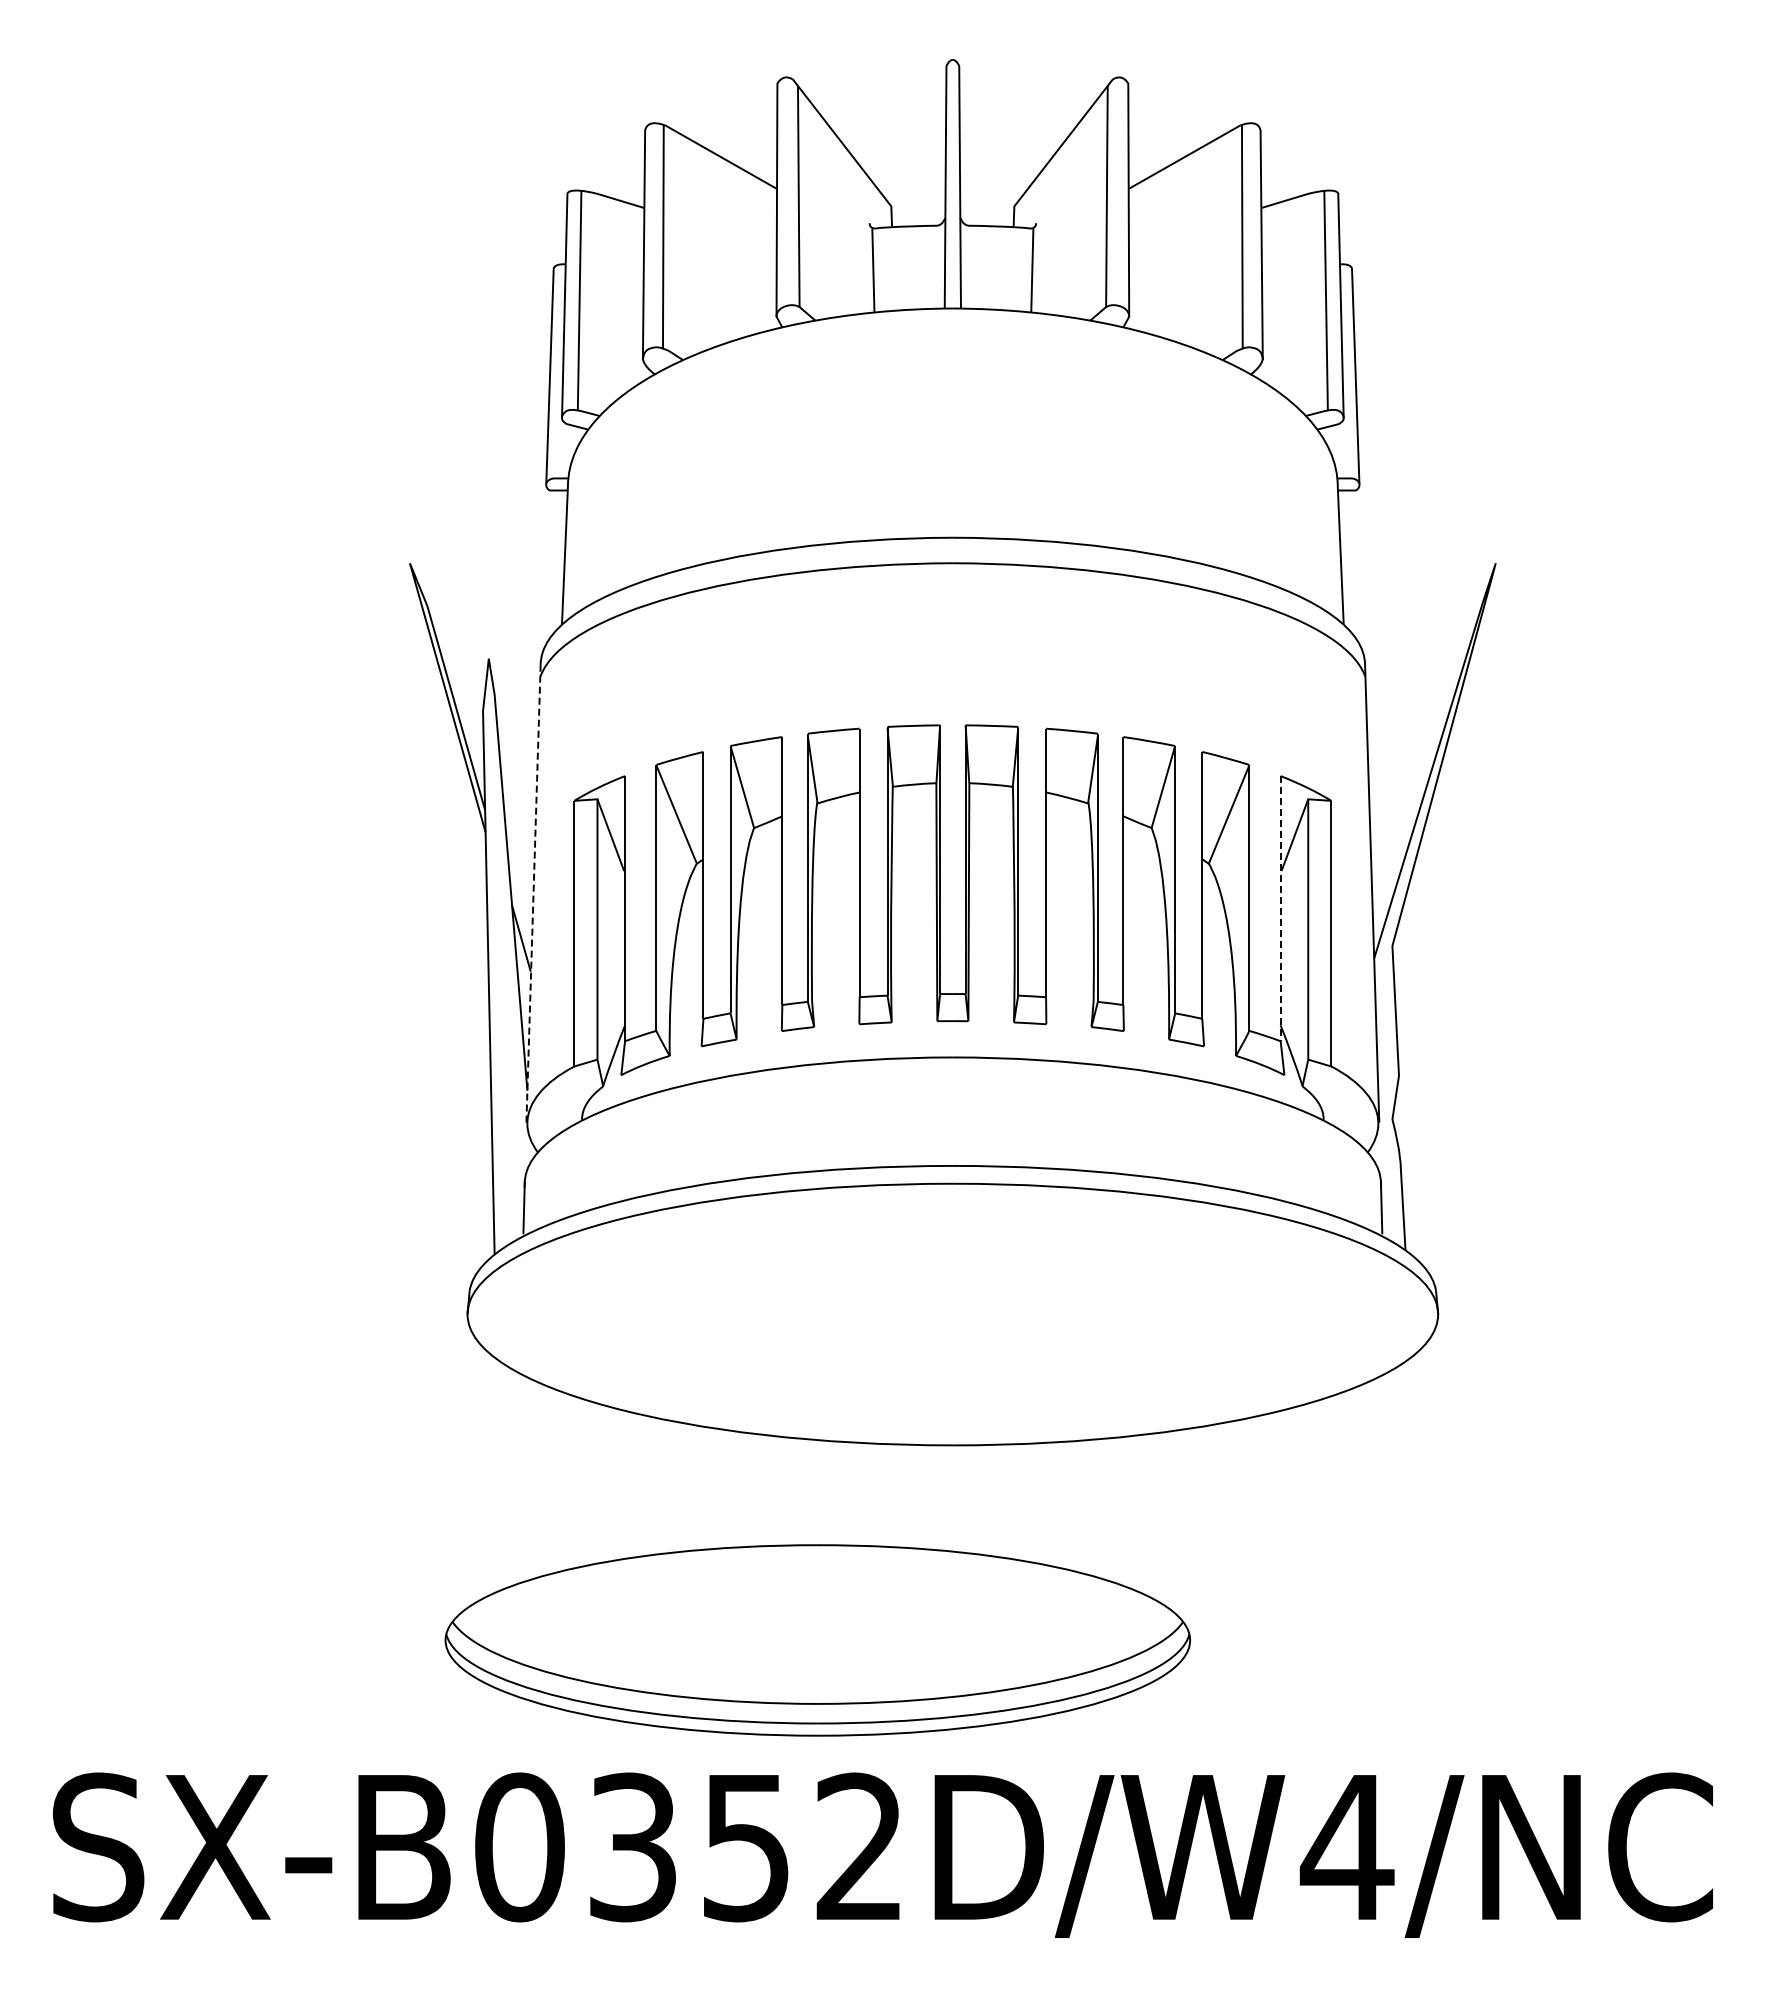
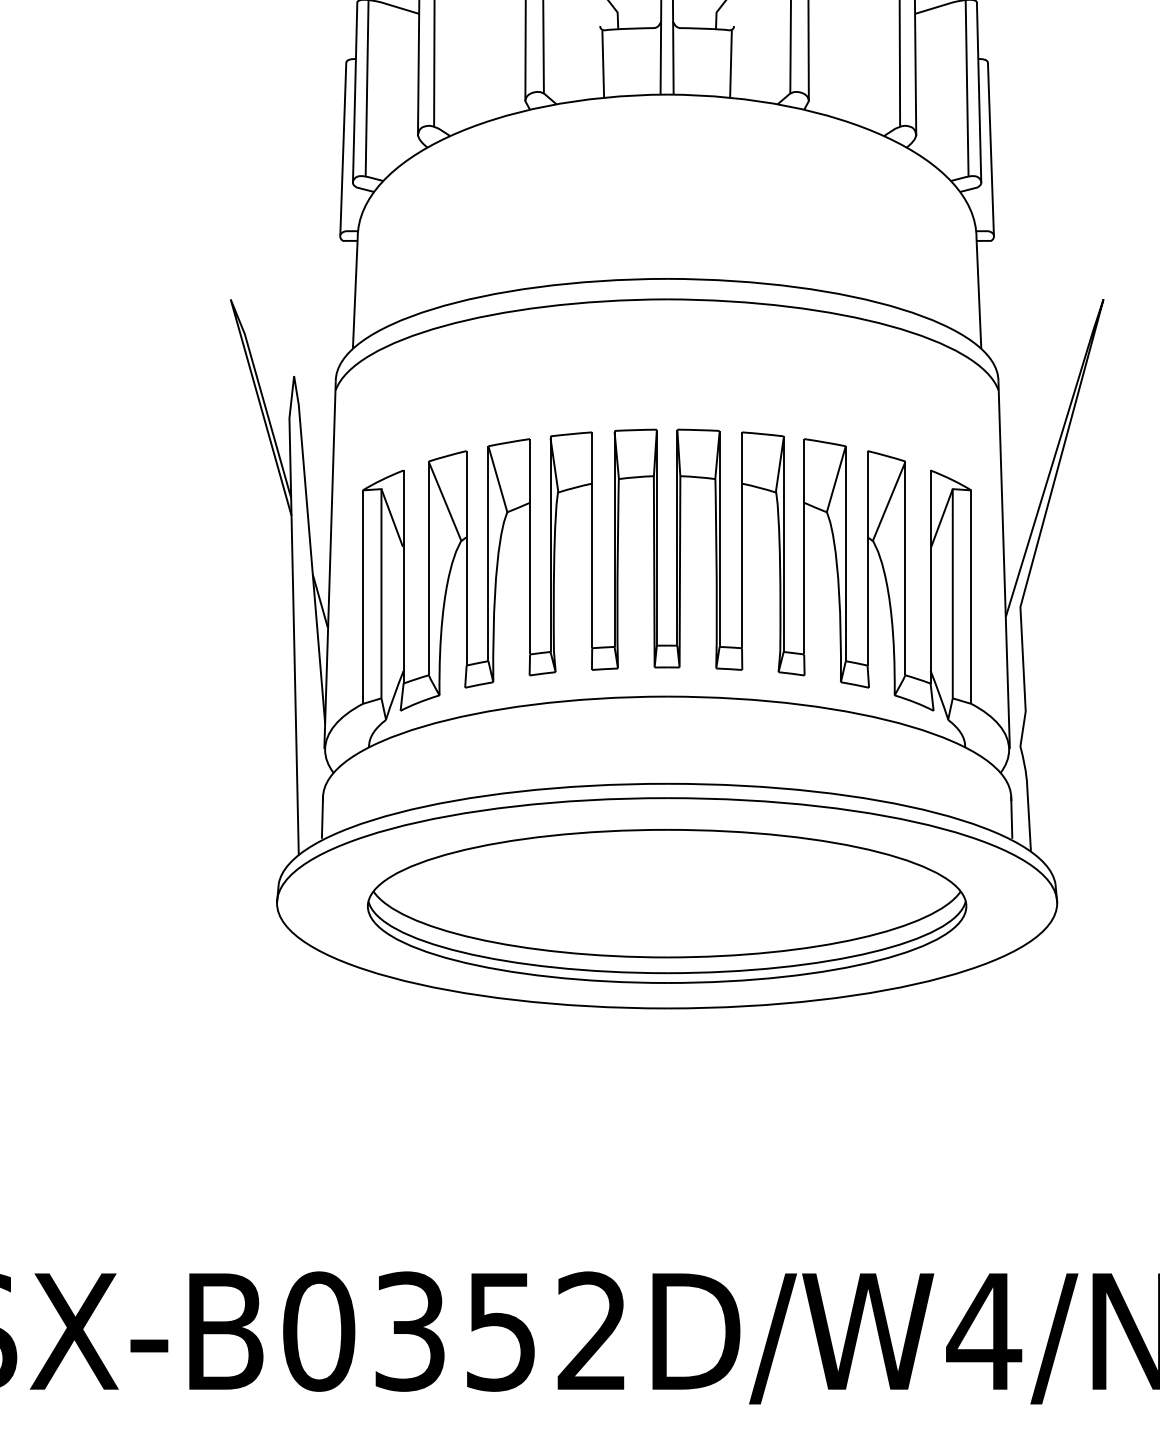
line: (533, 893) -> (330, 564), dashed -> solid
line: (1280, 908) -> (930, 576), dashed -> solid
part: (817, 1640) -> (666, 906), moved

